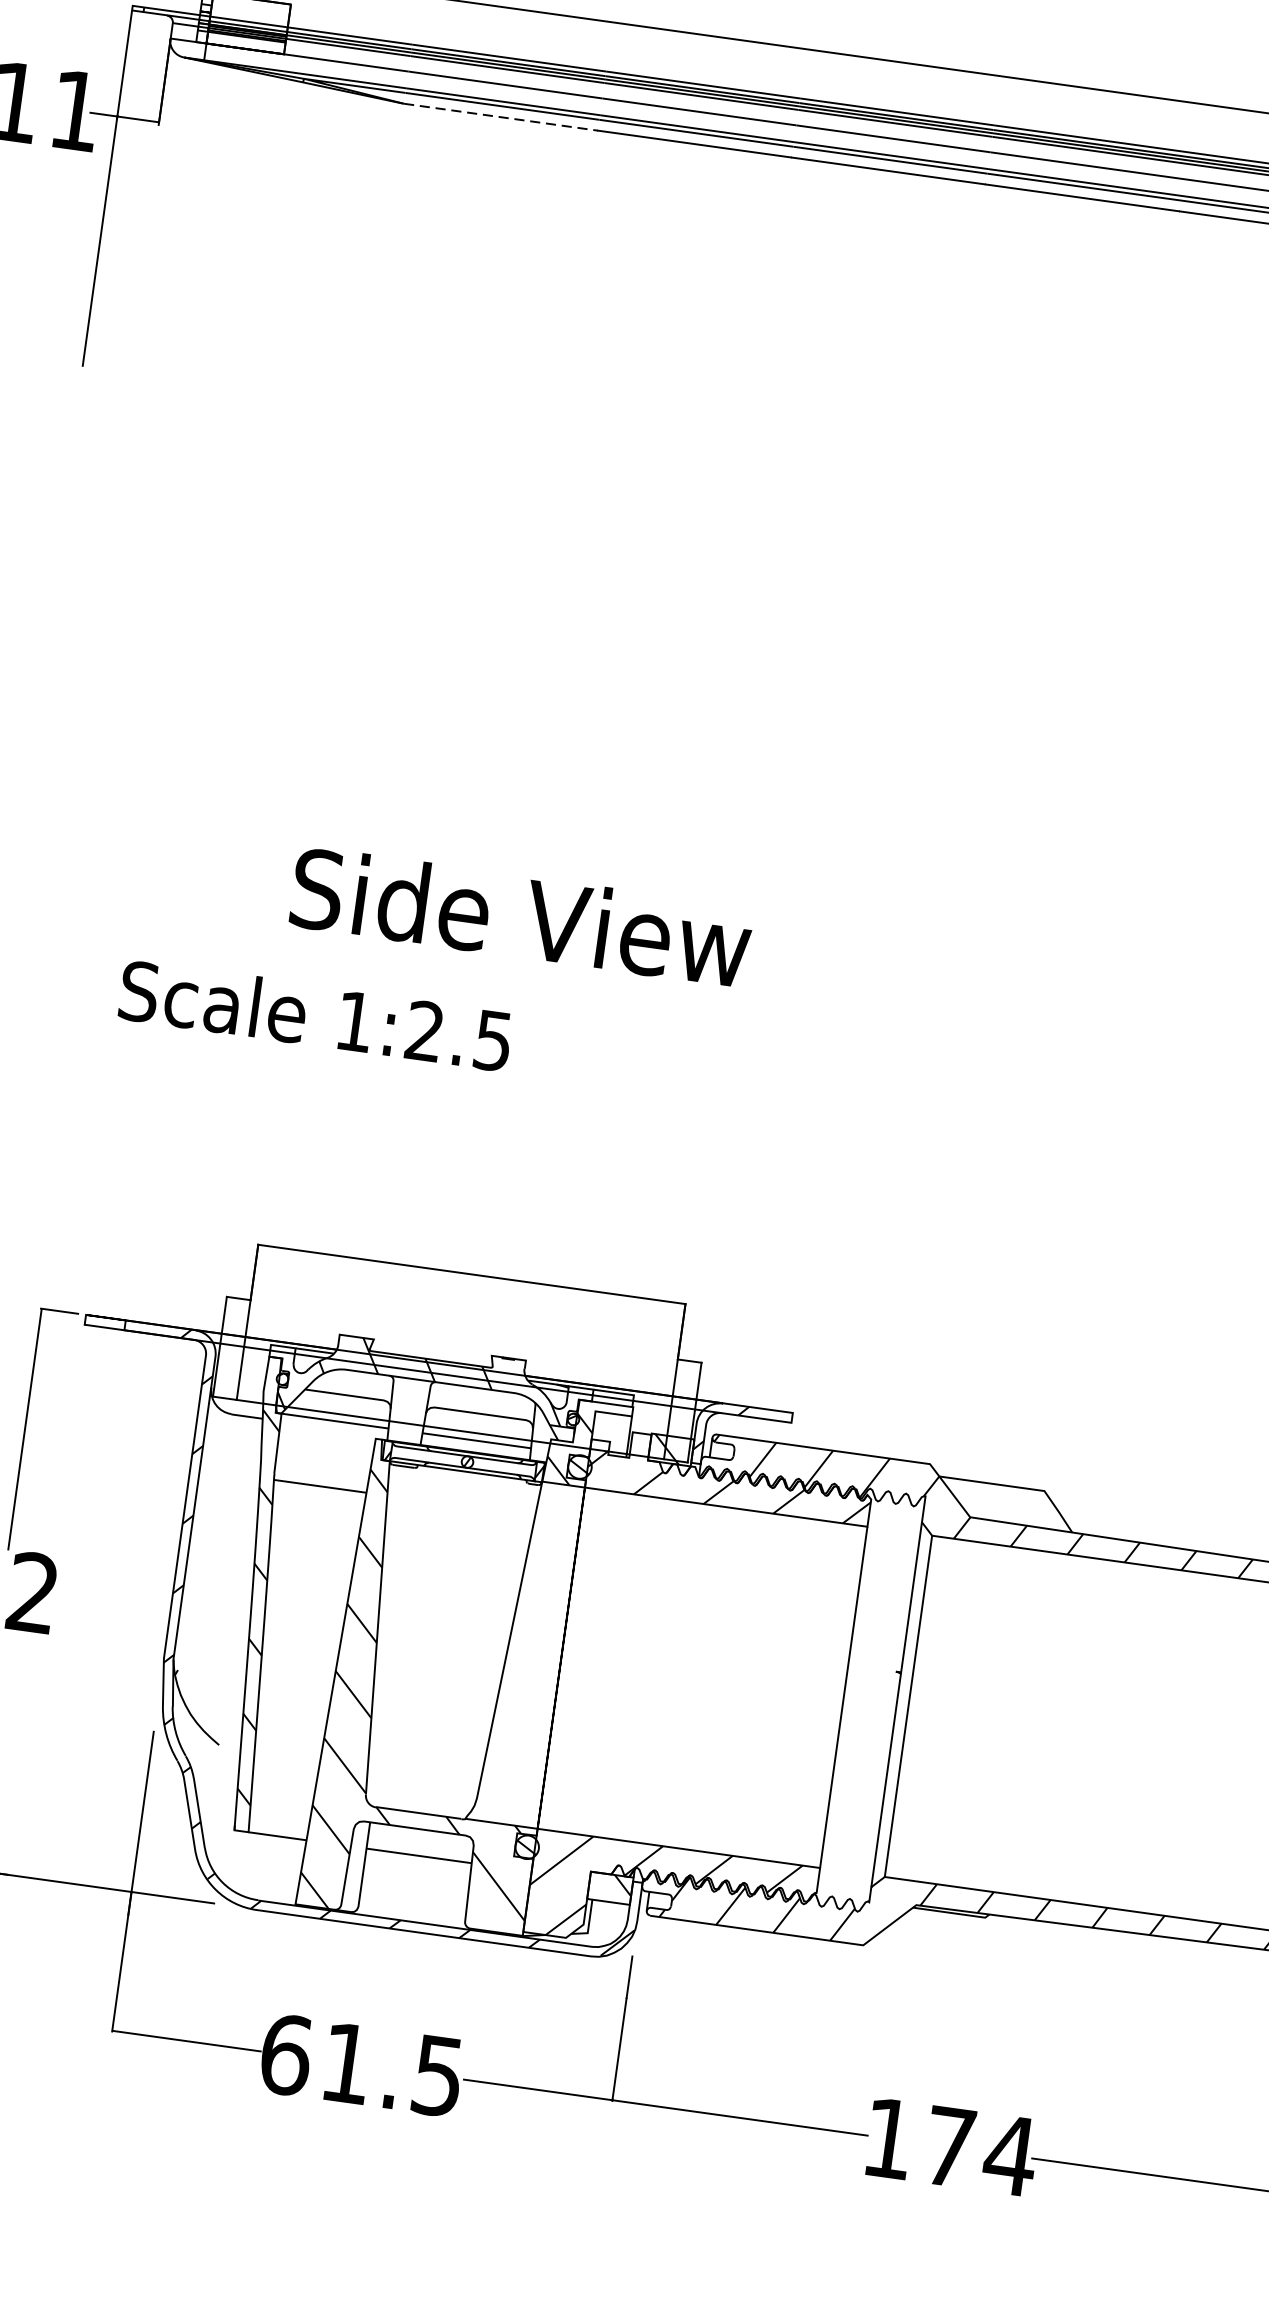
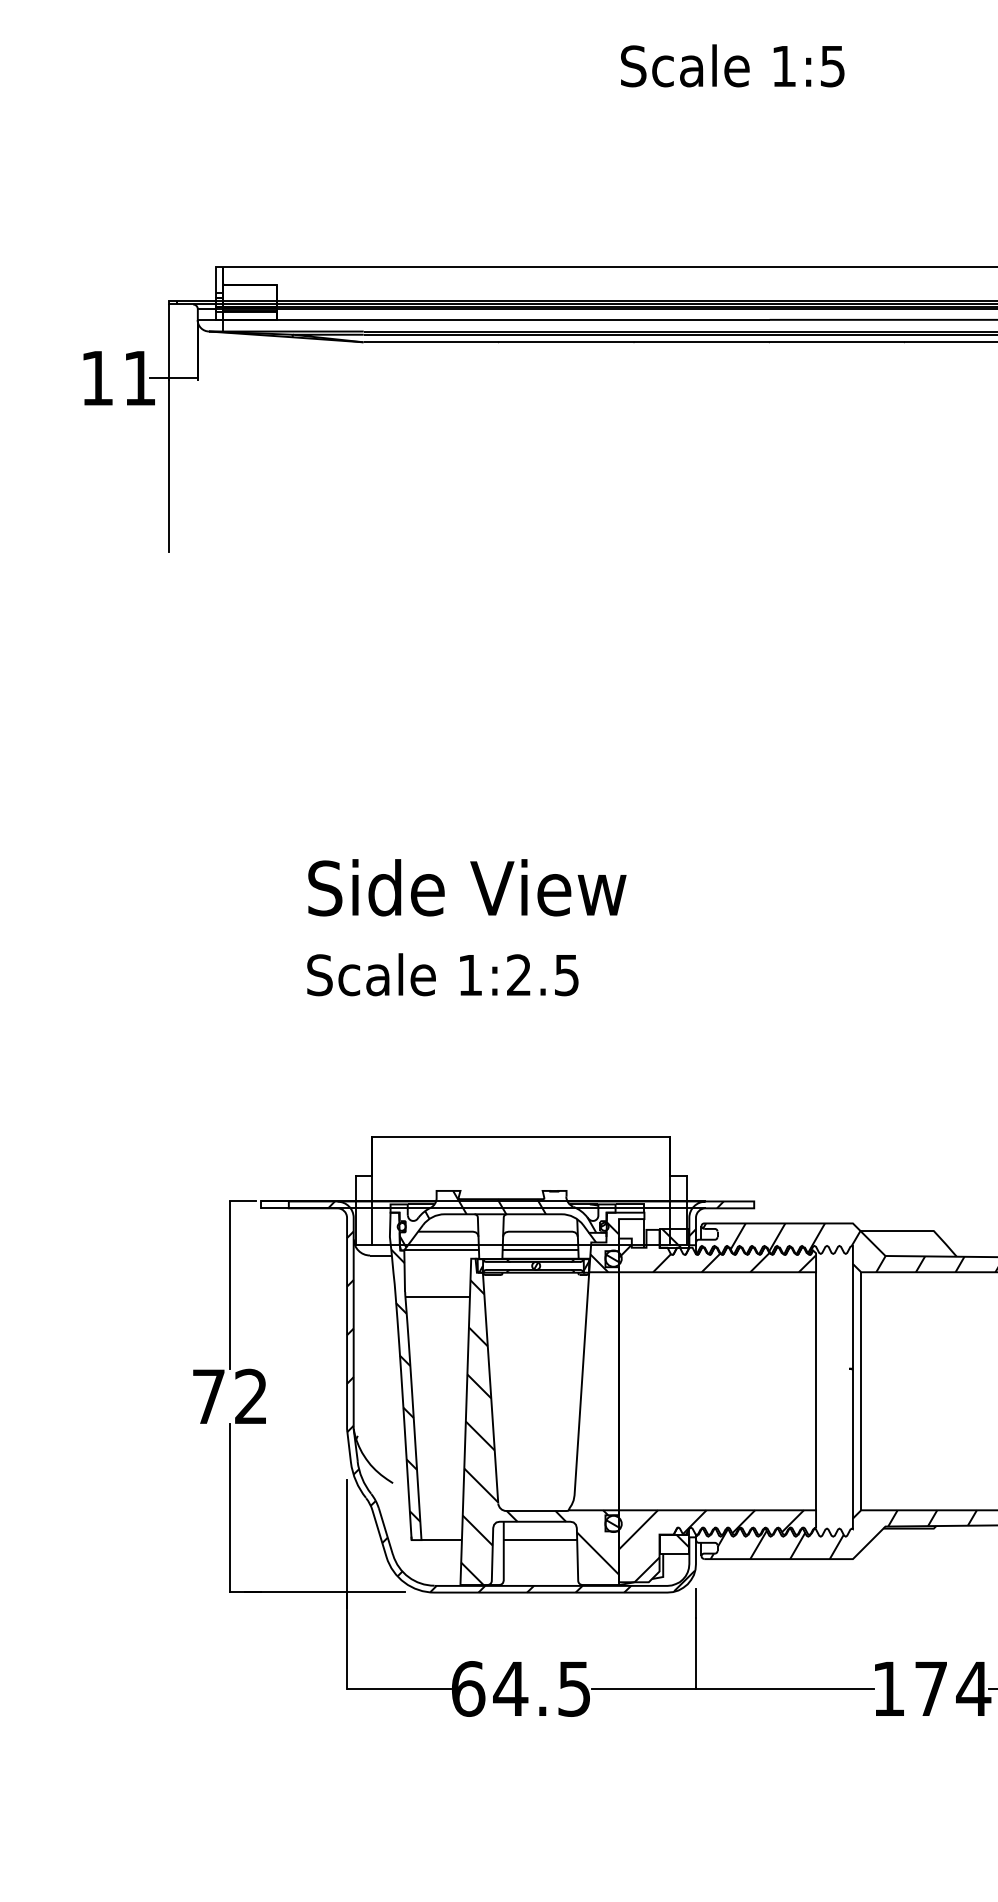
line: (501, 117) -> (431, 342), dashed -> solid
text: (521, 916) -> (467, 887), moved
text: (315, 1015) -> (442, 974), moved
text: (346, 2062) -> (510, 1688), 61.5 -> 64.5

